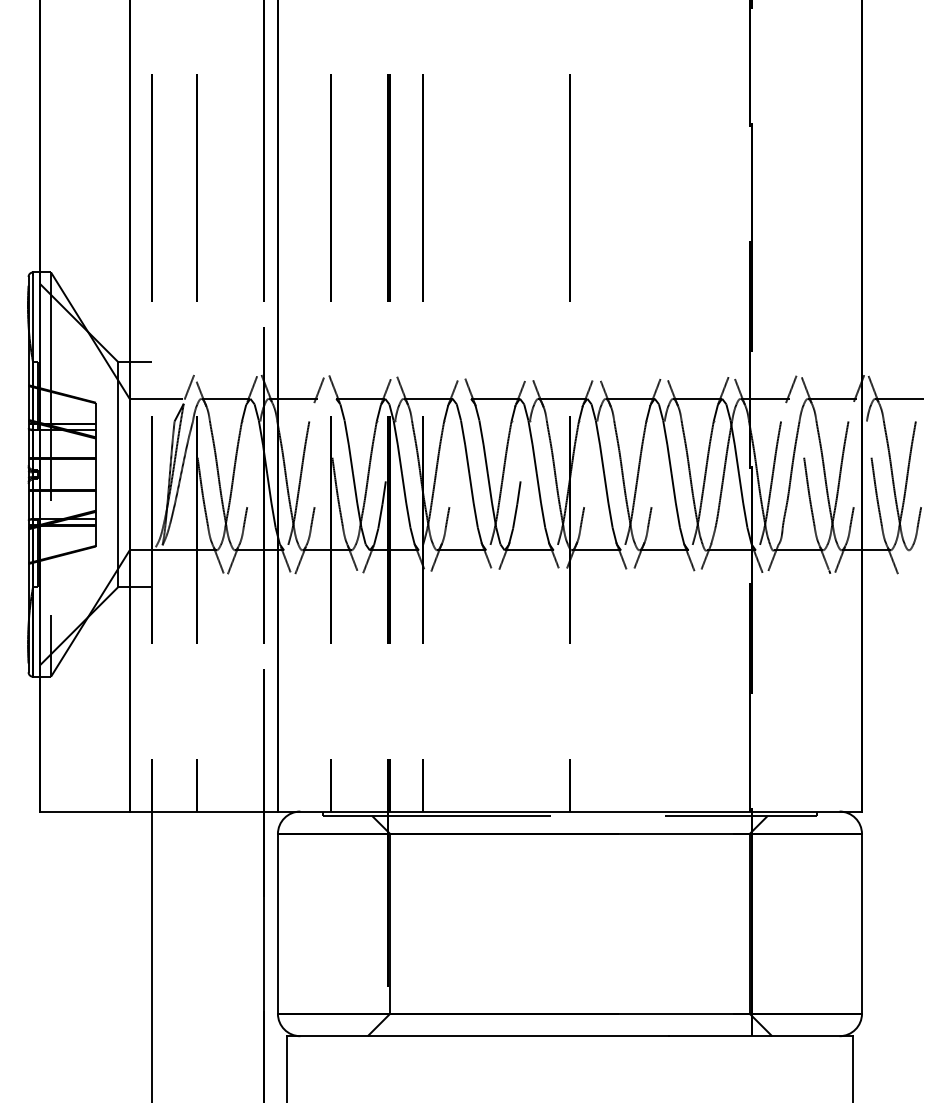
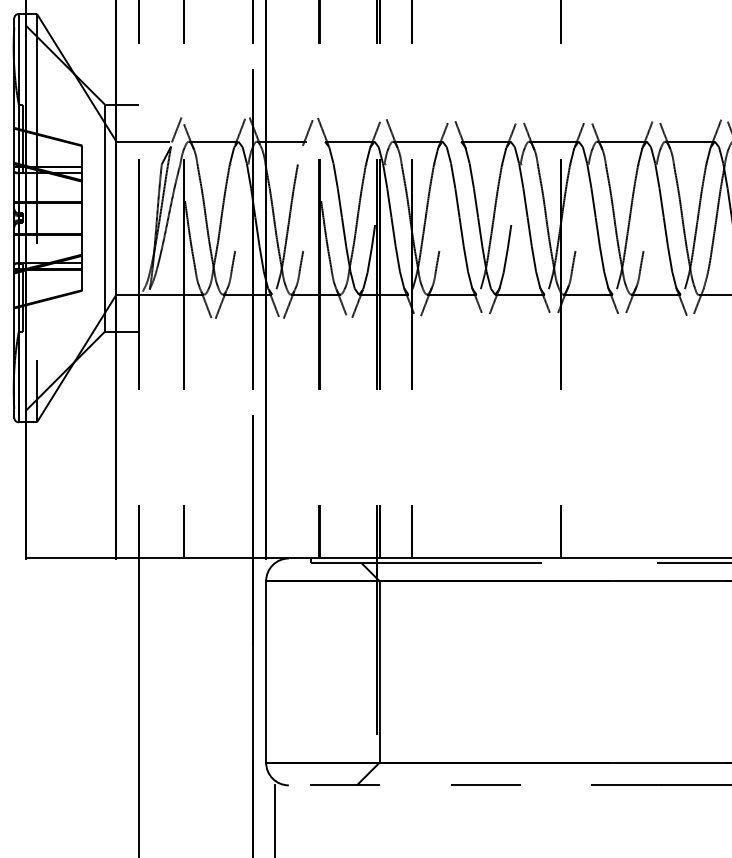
line: (477, 1036) -> (467, 785), solid -> dashed

